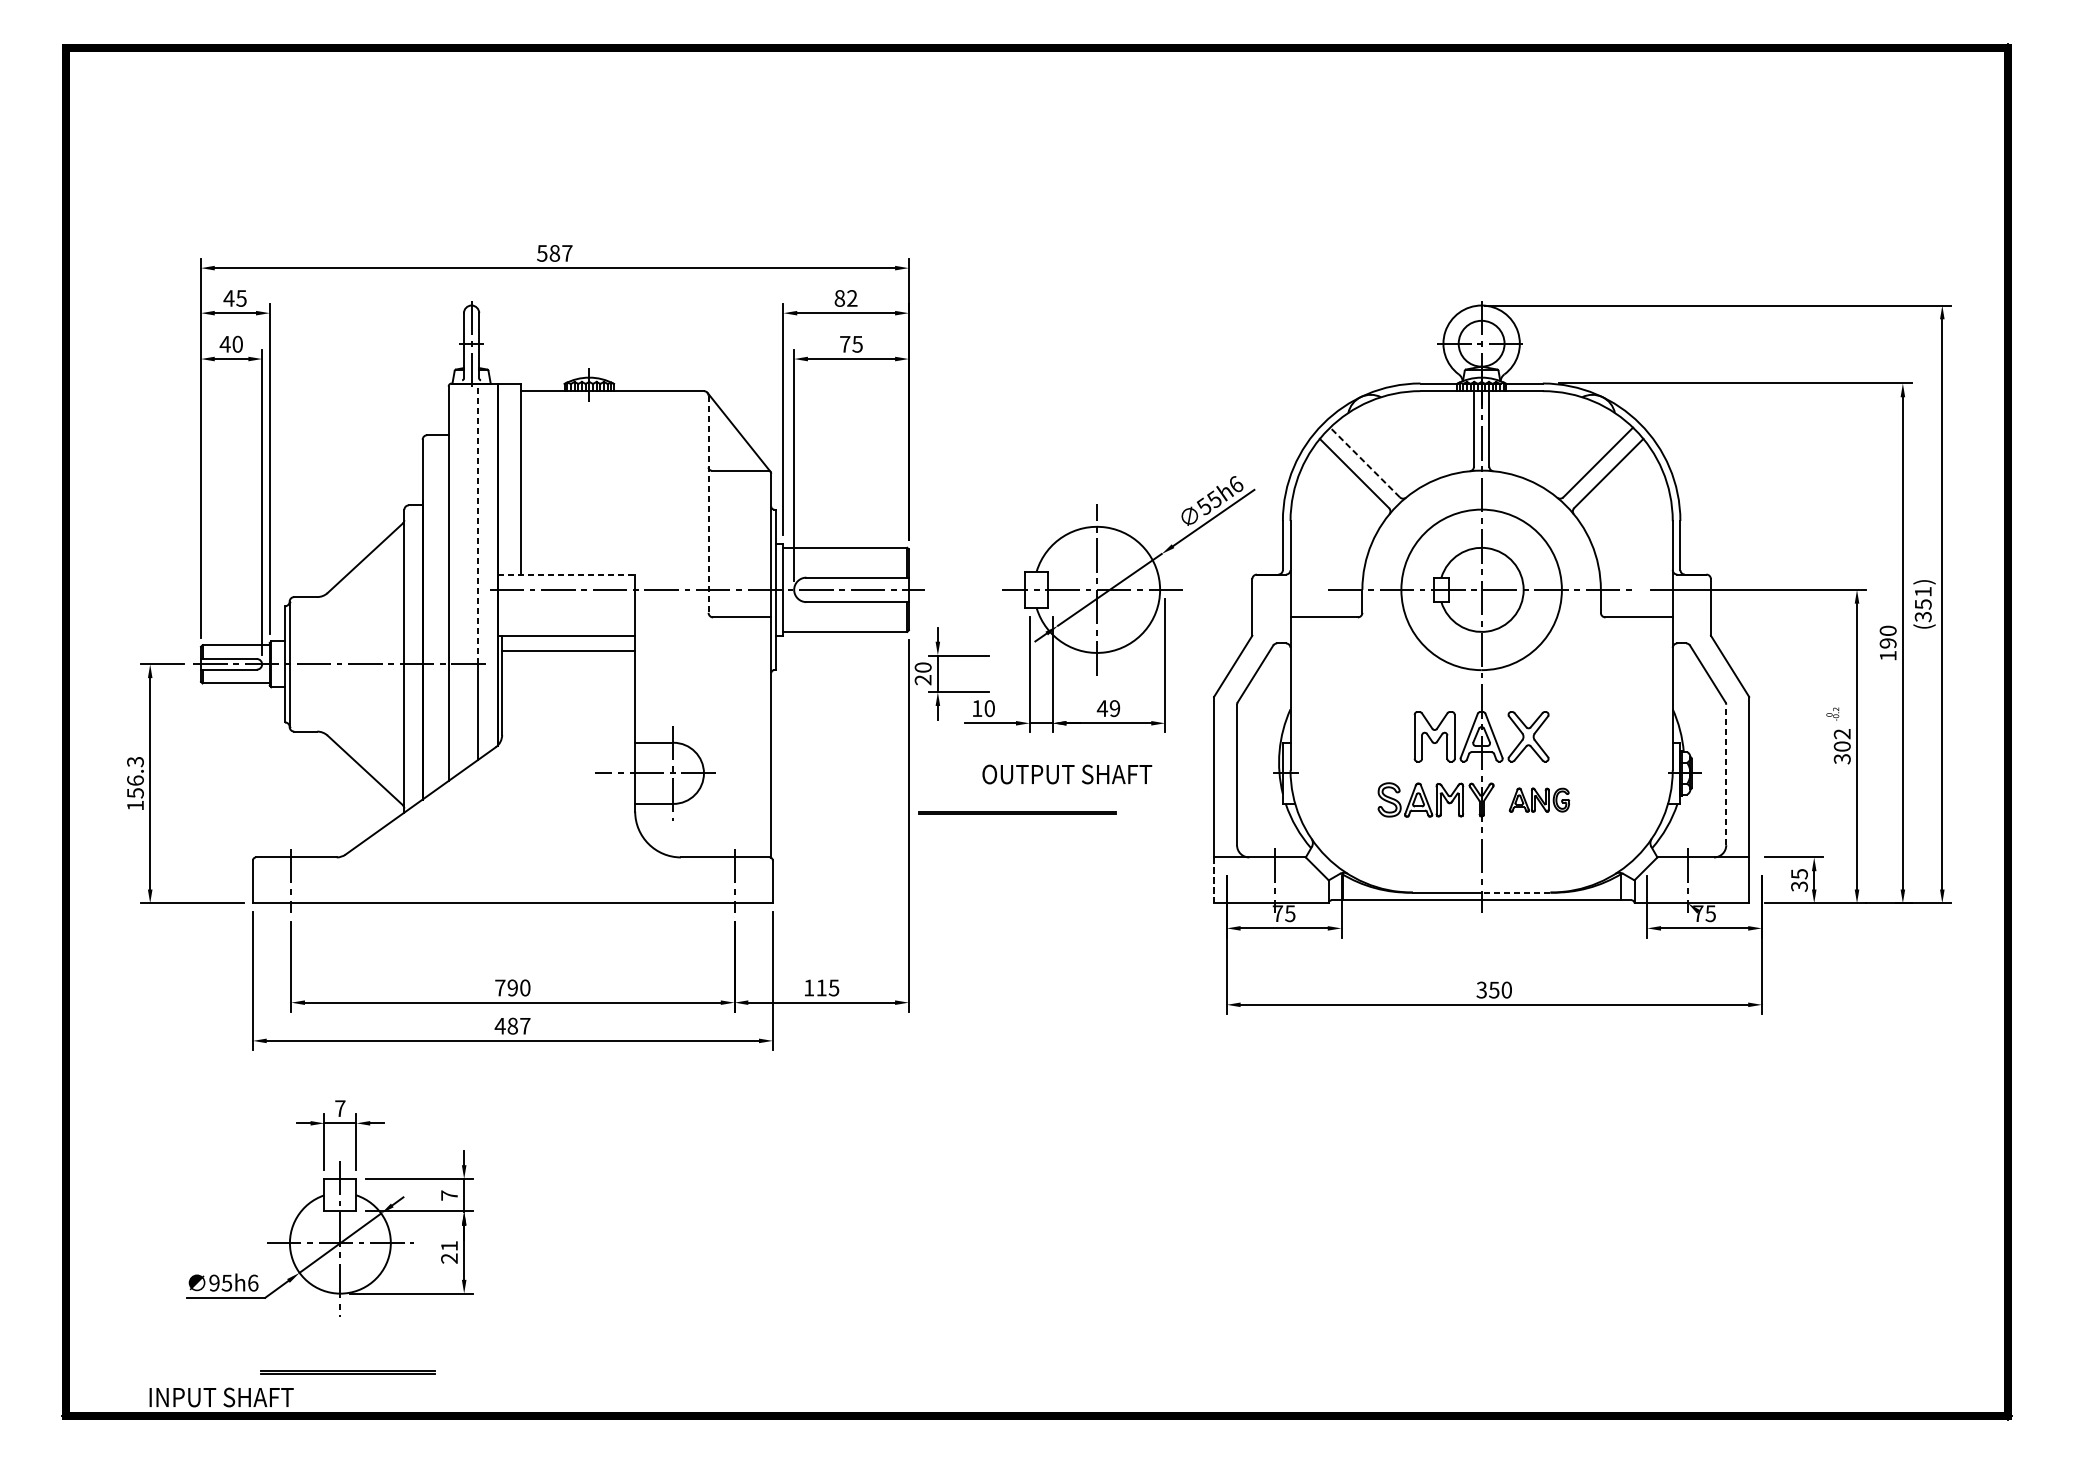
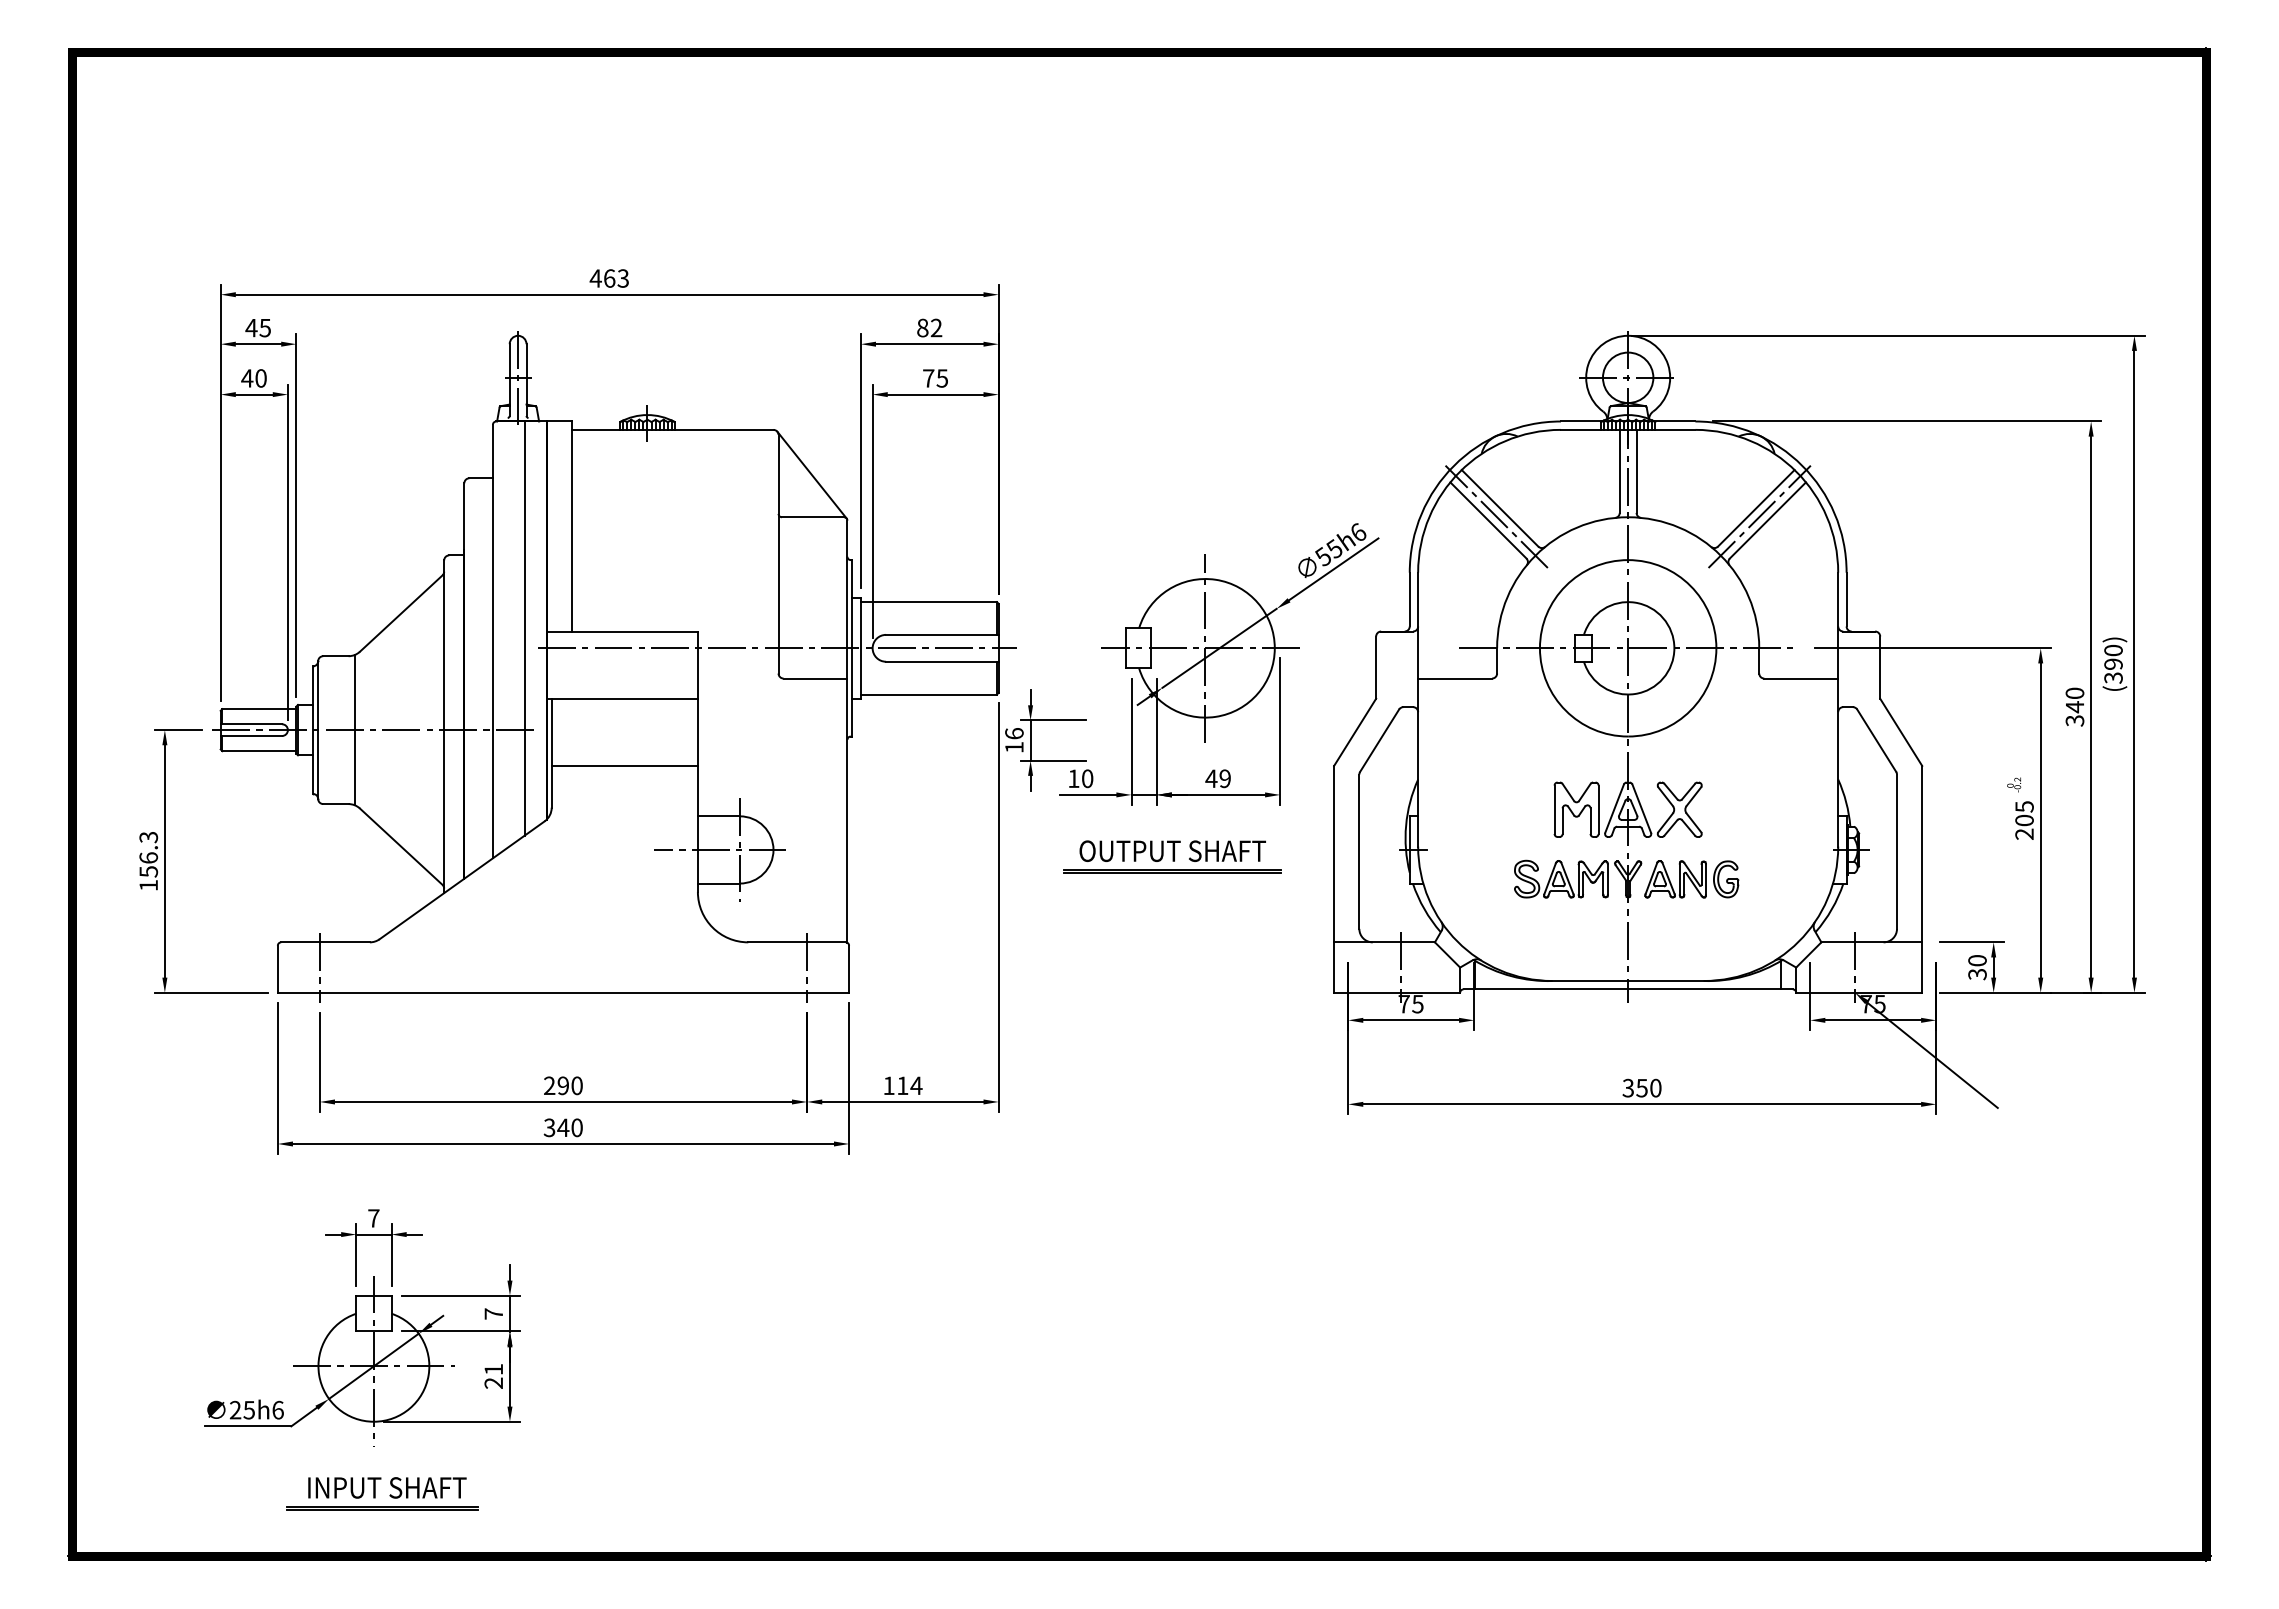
text: (554, 253) -> (609, 278), 587 -> 463
line: (1364, 461) -> (1499, 507), dashed -> solid
line: (1361, 469) -> (1496, 516), added
line: (1601, 469) -> (1759, 516), added
line: (708, 504) -> (778, 554), dashed -> solid
line: (477, 523) -> (524, 575), dashed -> solid
line: (566, 574) -> (622, 631), dashed -> solid
text: (1923, 598) -> (2113, 657), (351) -> (390)
text: (1887, 649) -> (2074, 713), 190 -> 340
line: (568, 650) -> (624, 765), moved
line: (323, 663) -> (355, 729), added
text: (923, 673) -> (1014, 740), 20 -> 16
text: (1842, 746) -> (2024, 820), 302 -> 205
line: (1726, 774) -> (1897, 851), dashed -> solid
part: (1539, 800) -> (1691, 879), size x1.43
line: (1017, 812) -> (1172, 870), moved
text: (1799, 873) -> (1977, 960), 35 -> 30
line: (1214, 881) -> (1334, 968), dashed -> solid
line: (1515, 893) -> (1665, 981), dashed -> solid
line: (1757, 959) -> (1931, 1054), added
text: (500, 987) -> (549, 1085), 790 -> 290
text: (834, 987) -> (916, 1085), 115 -> 114
text: (511, 1025) -> (562, 1127), 487 -> 340
text: (214, 1283) -> (235, 1410), 95h6 -> 25h6
text: (221, 1397) -> (387, 1487), moved

